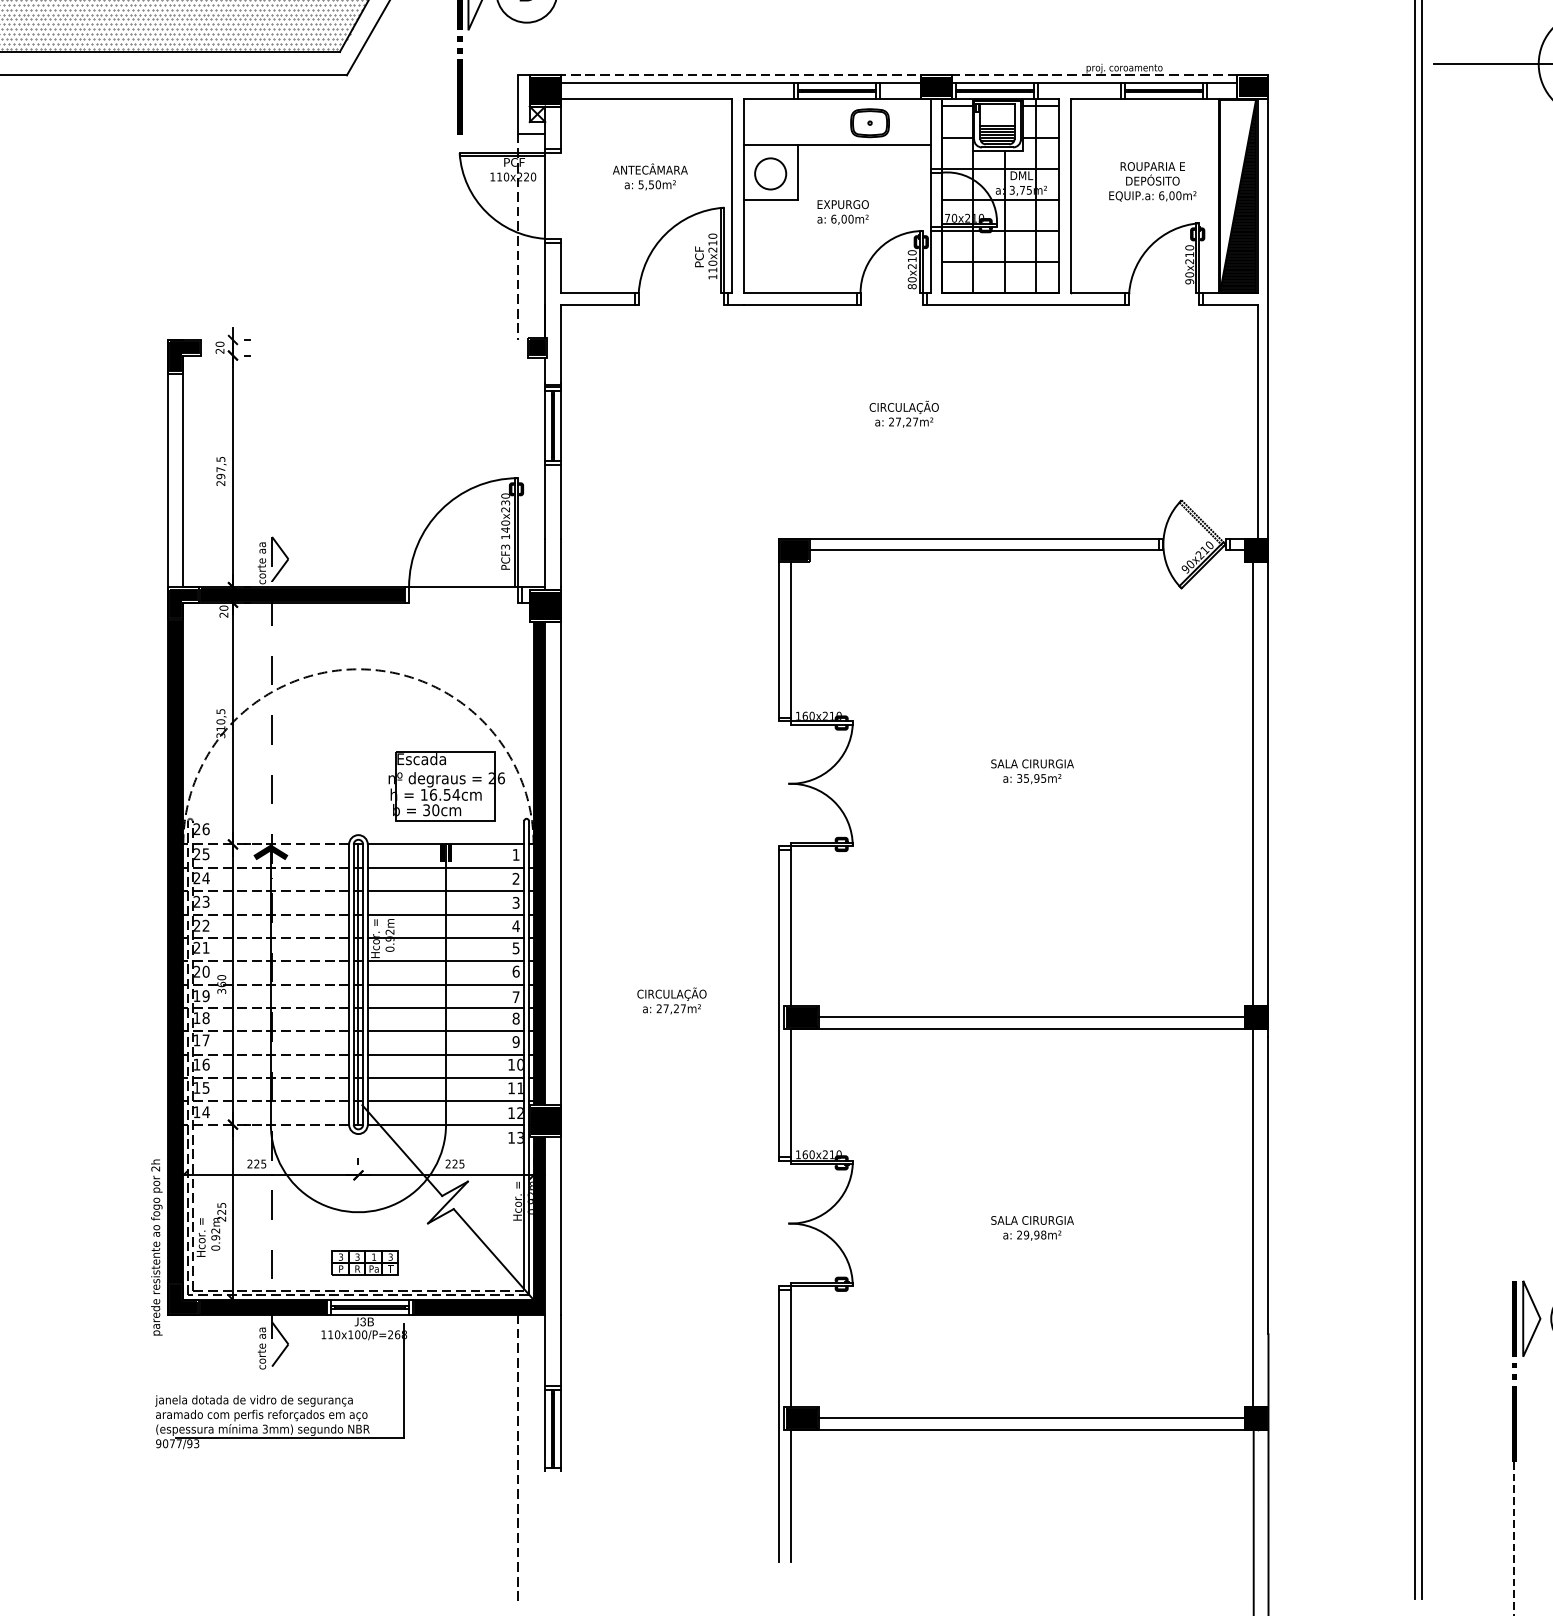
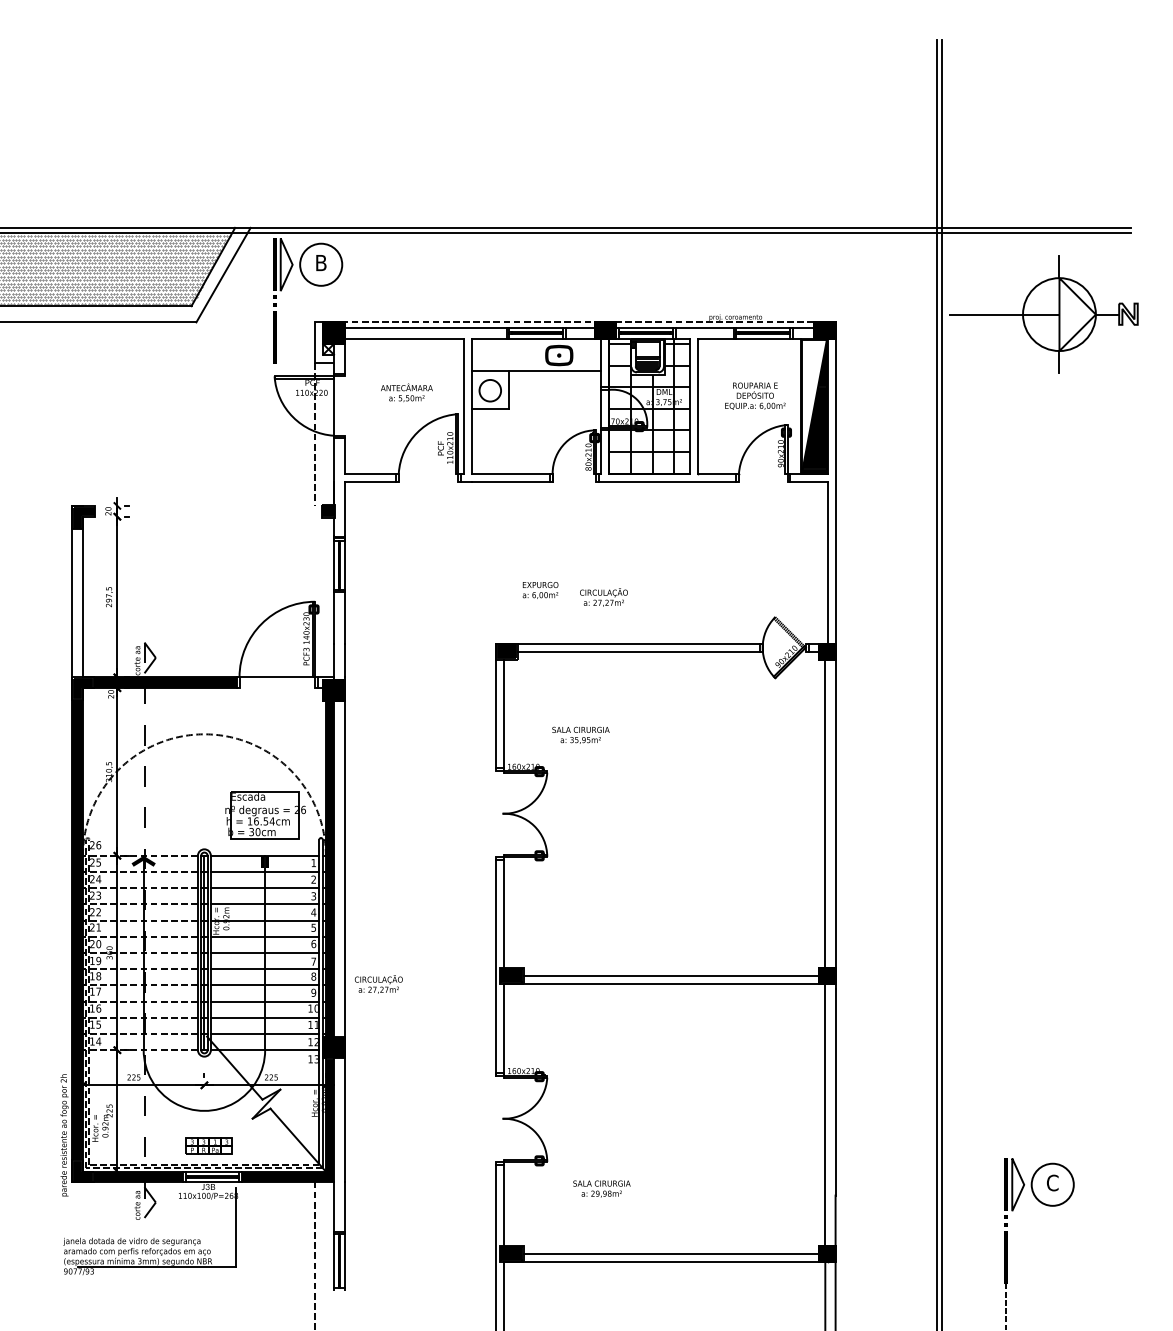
text: (843, 212) -> (540, 590), moved
text: (903, 414) -> (603, 597), moved
text: (1031, 770) -> (580, 734), moved
text: (671, 1001) -> (378, 984), moved
text: (1031, 1227) -> (601, 1188), moved

